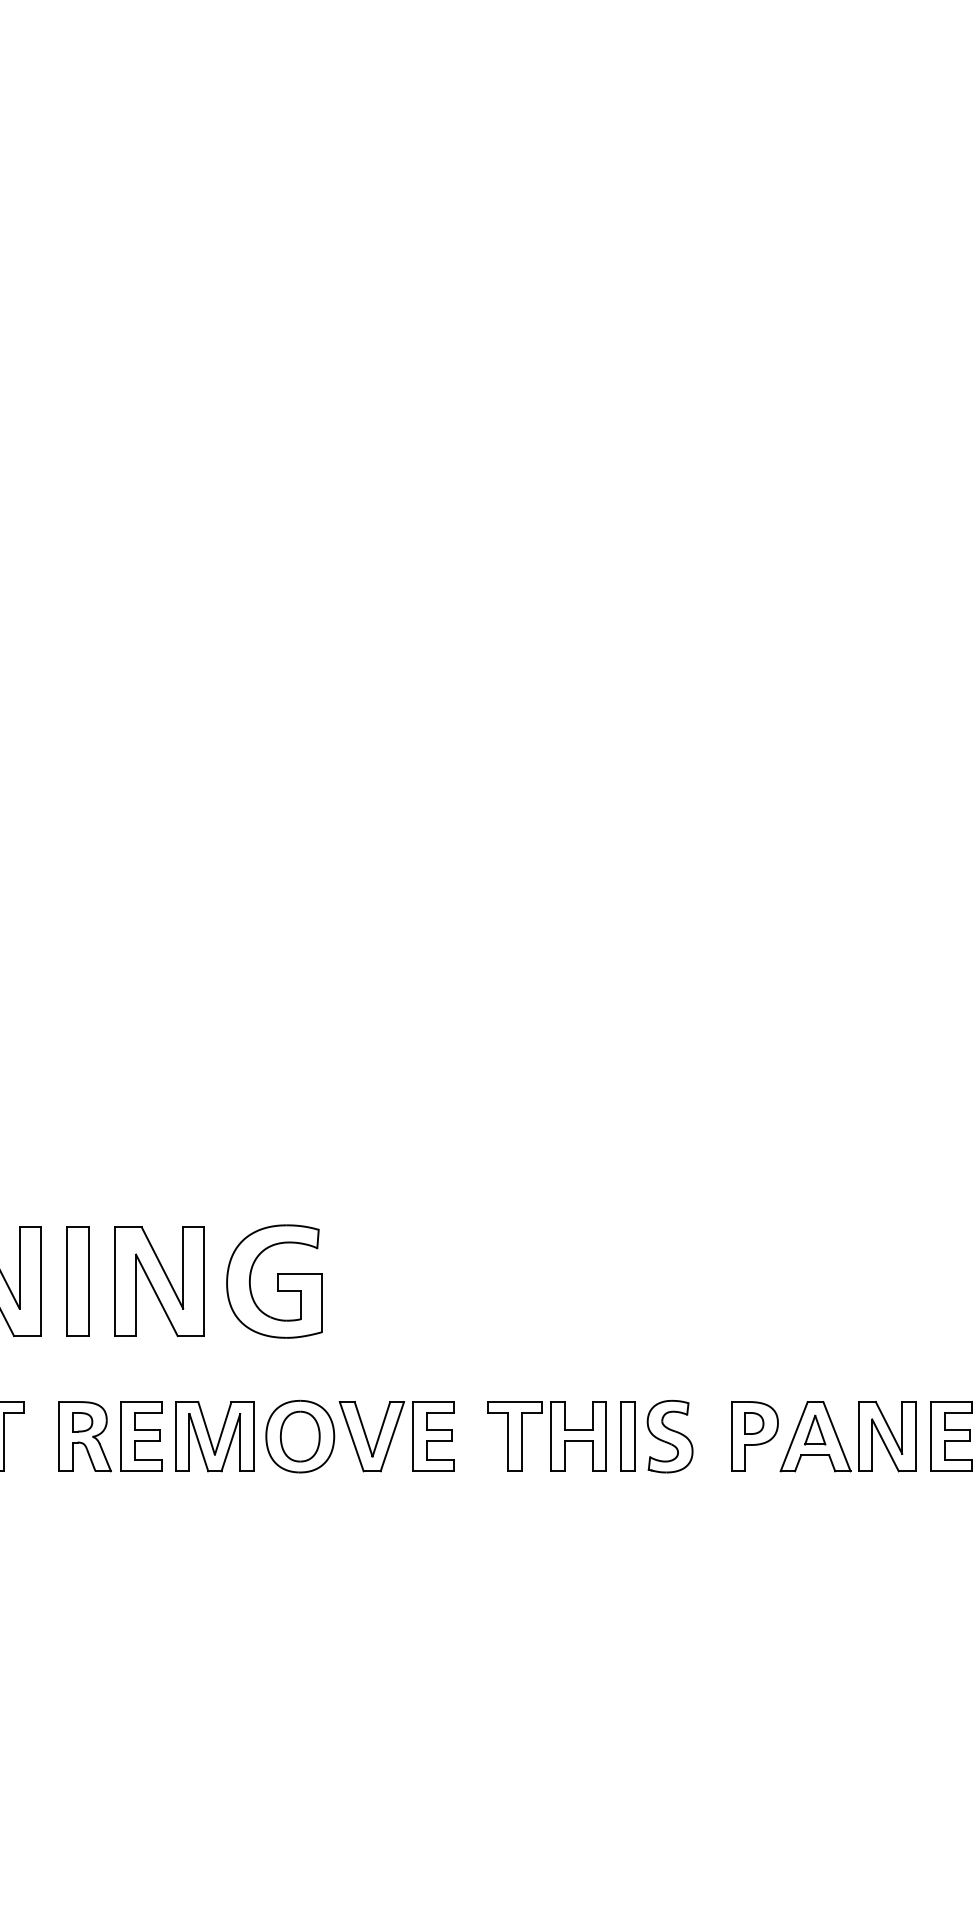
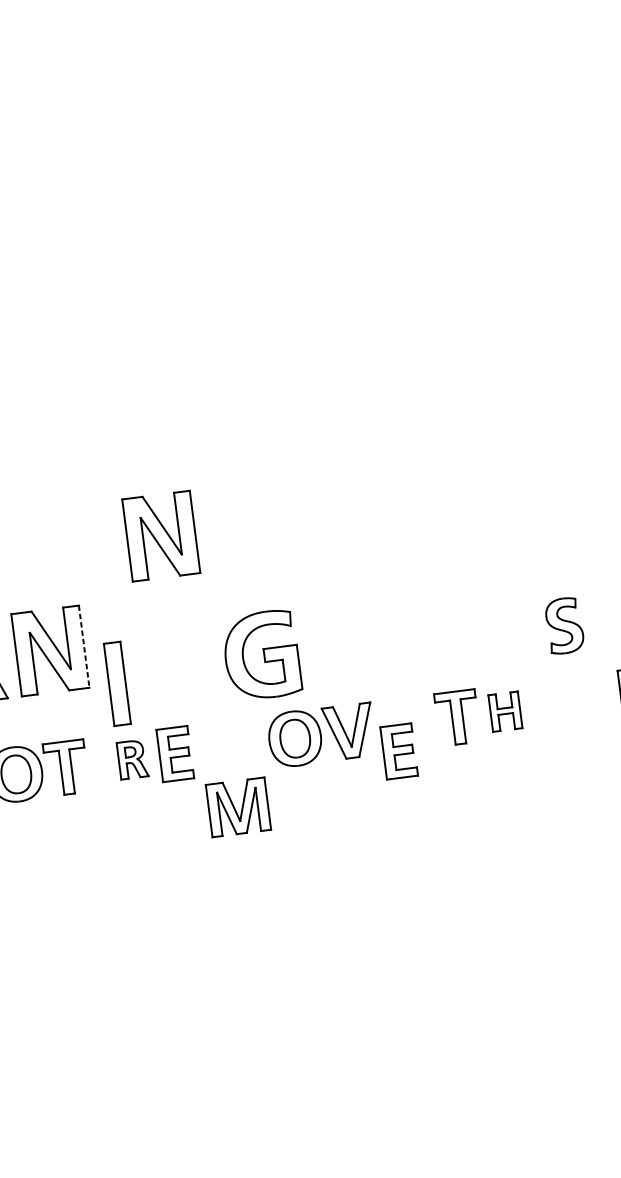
part: (77, 1281) -> (117, 683), moved
part: (159, 1281) -> (161, 536), moved
part: (274, 1281) -> (261, 655), moved
line: (40, 1282) -> (84, 647), solid -> dashed
part: (84, 1436) -> (132, 759), size x0.7
part: (214, 1436) -> (238, 807), moved
part: (433, 1436) -> (399, 751), moved
part: (578, 1436) -> (505, 711), size x0.7
part: (627, 1436) -> (542, 706), removed
part: (669, 1436) -> (564, 625), moved

